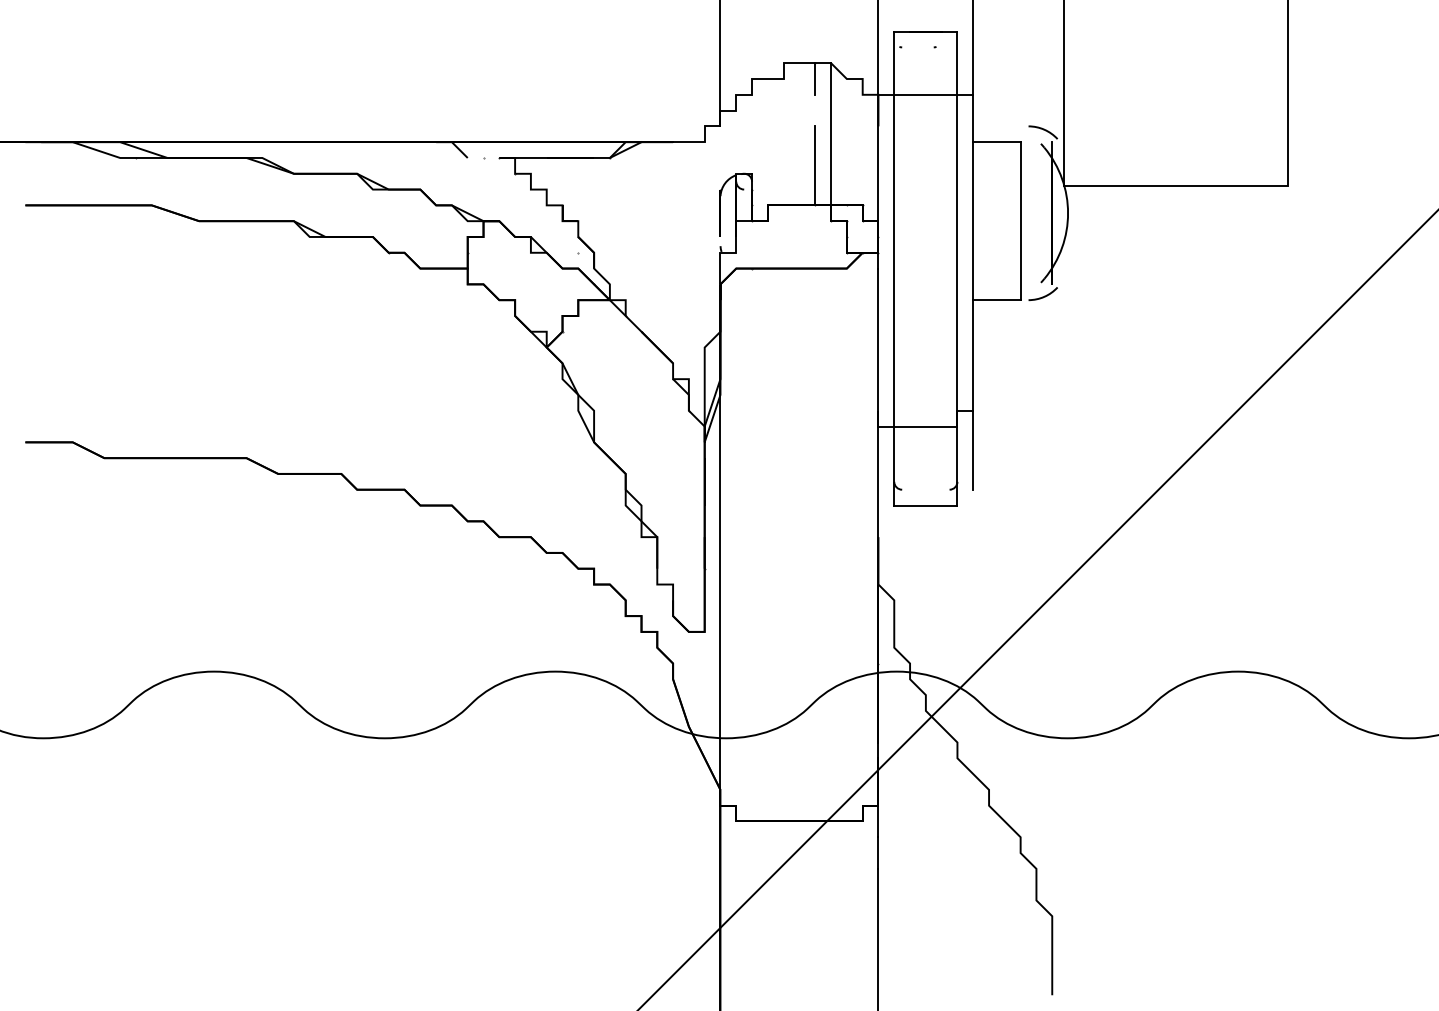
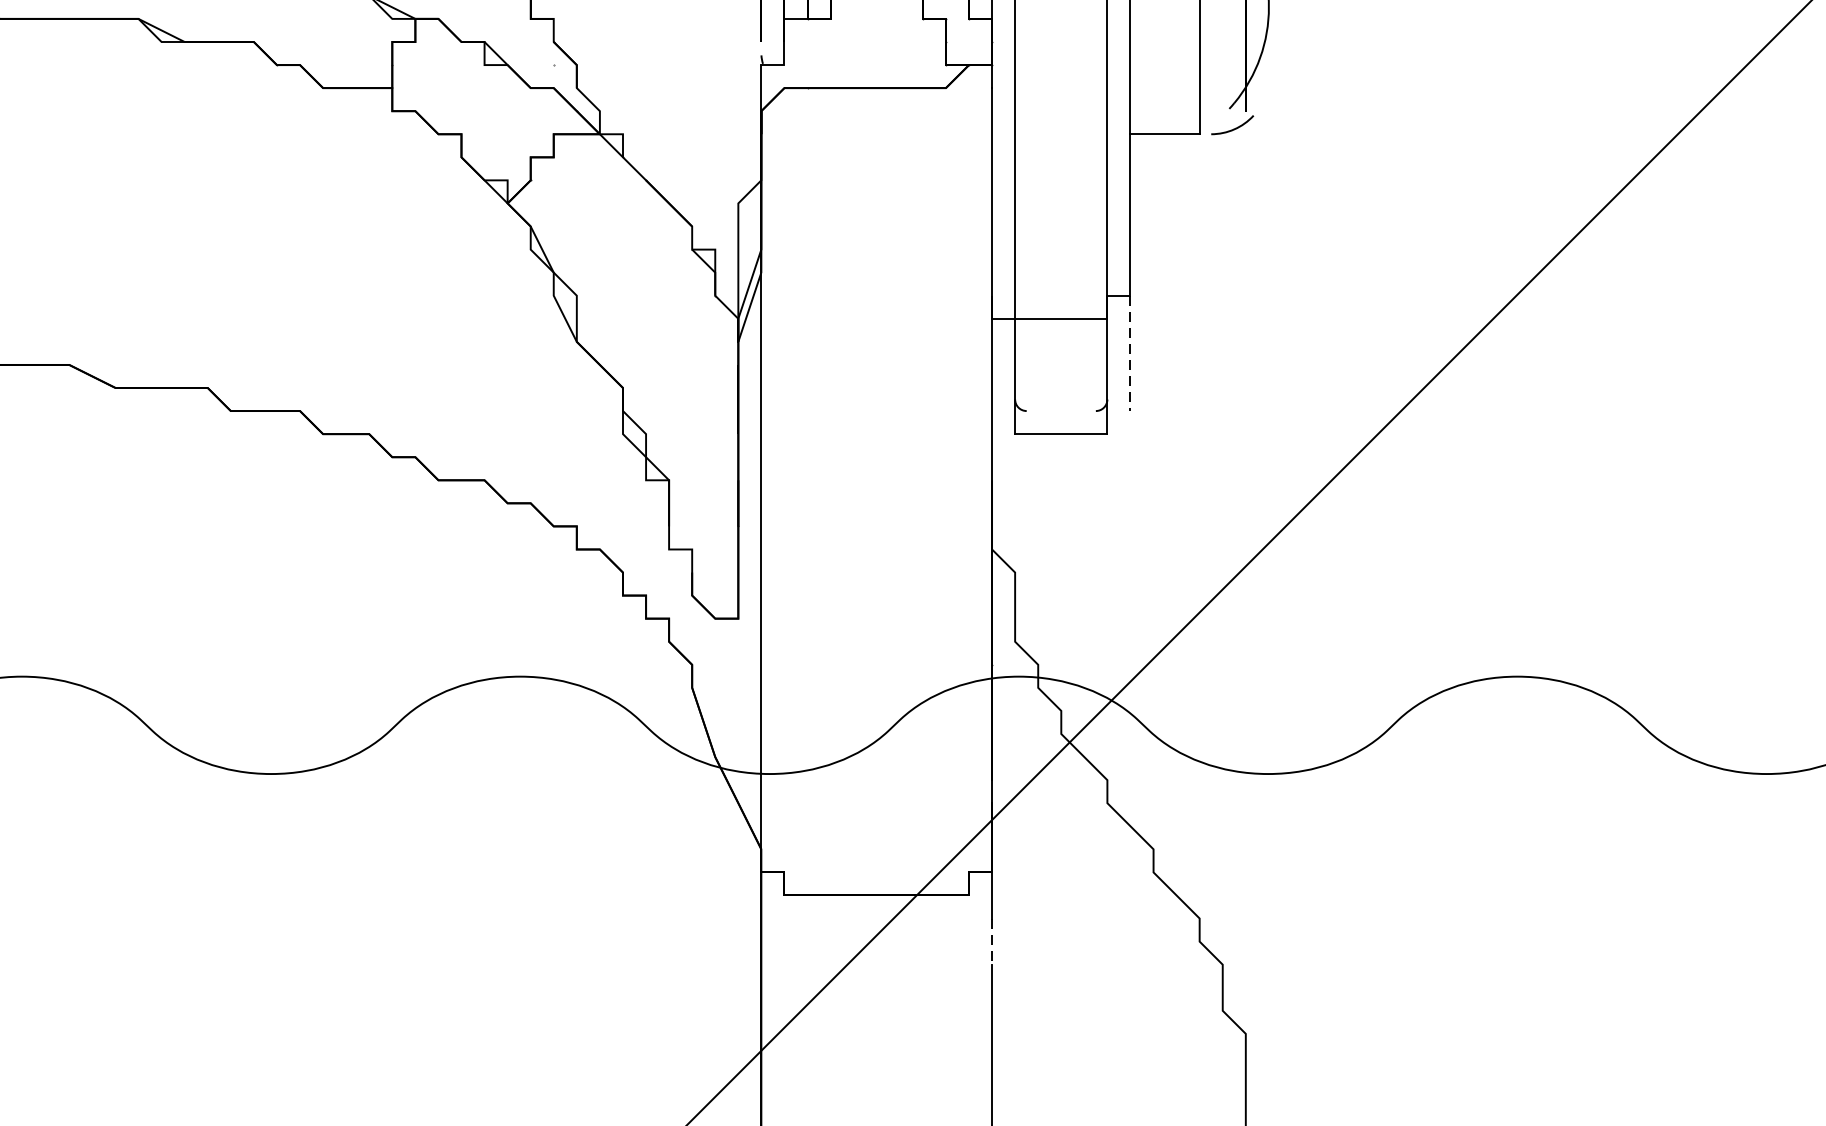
line: (973, 450) -> (1130, 353), solid -> dashed
line: (878, 853) -> (992, 942), solid -> dashed

